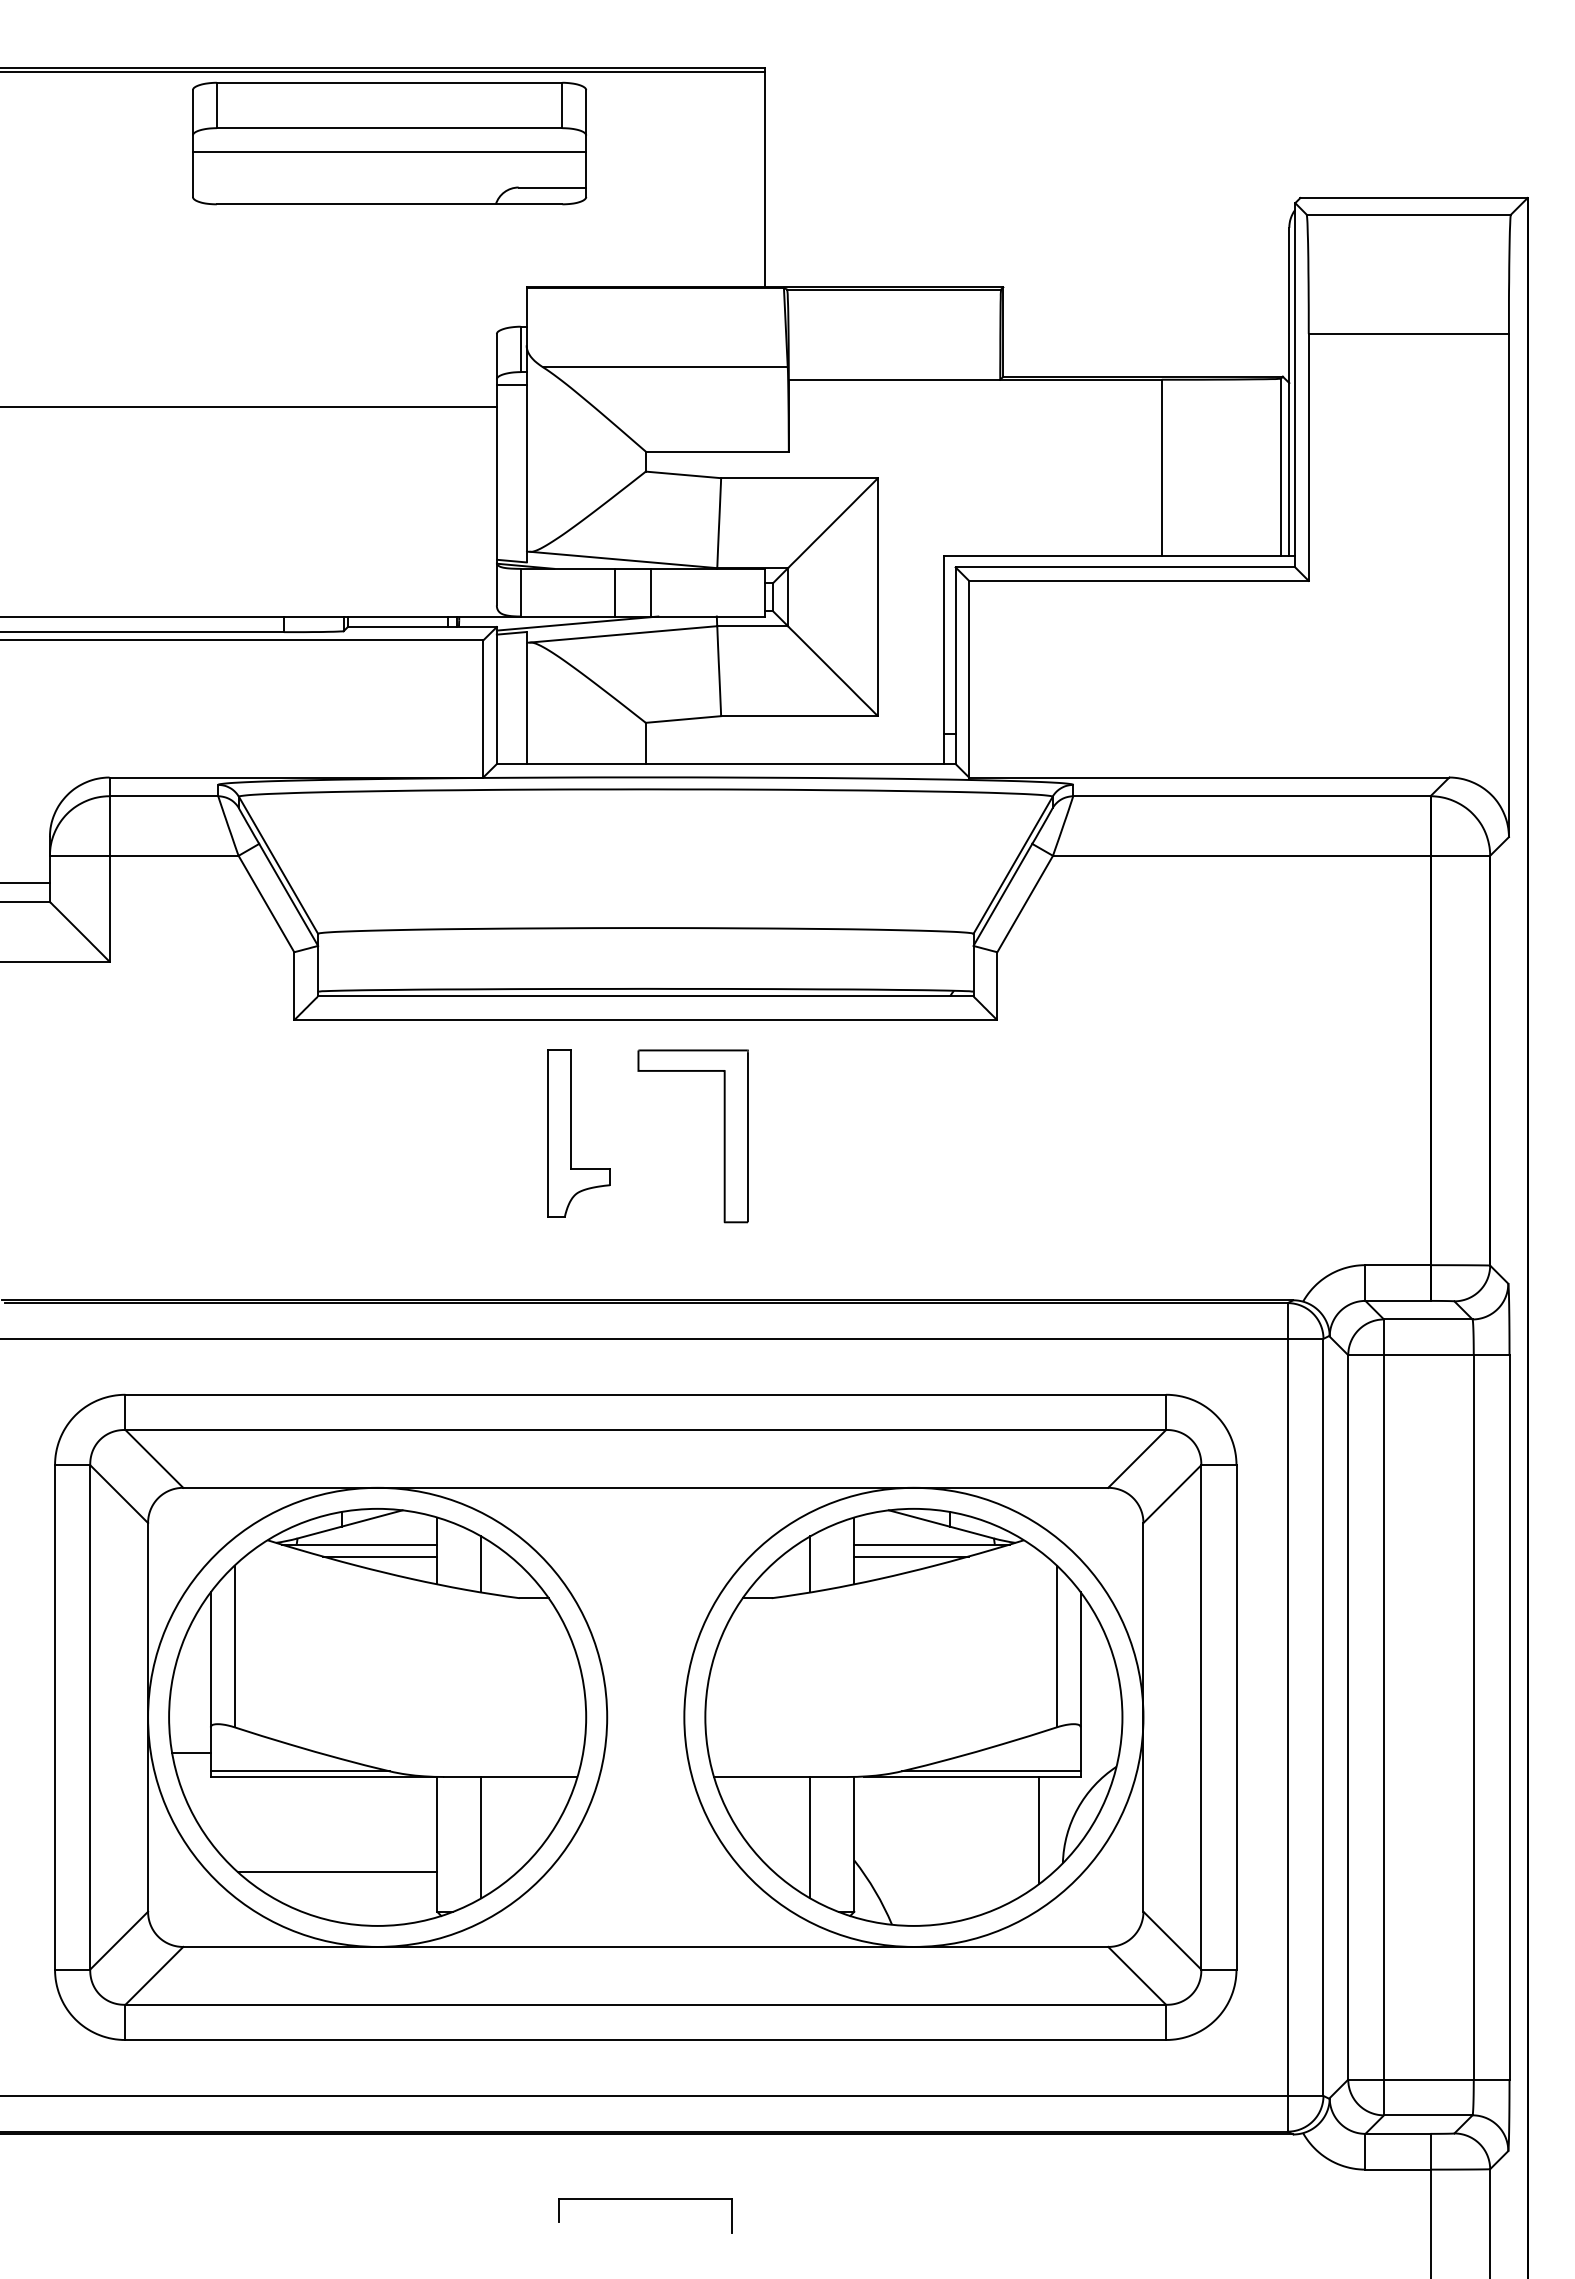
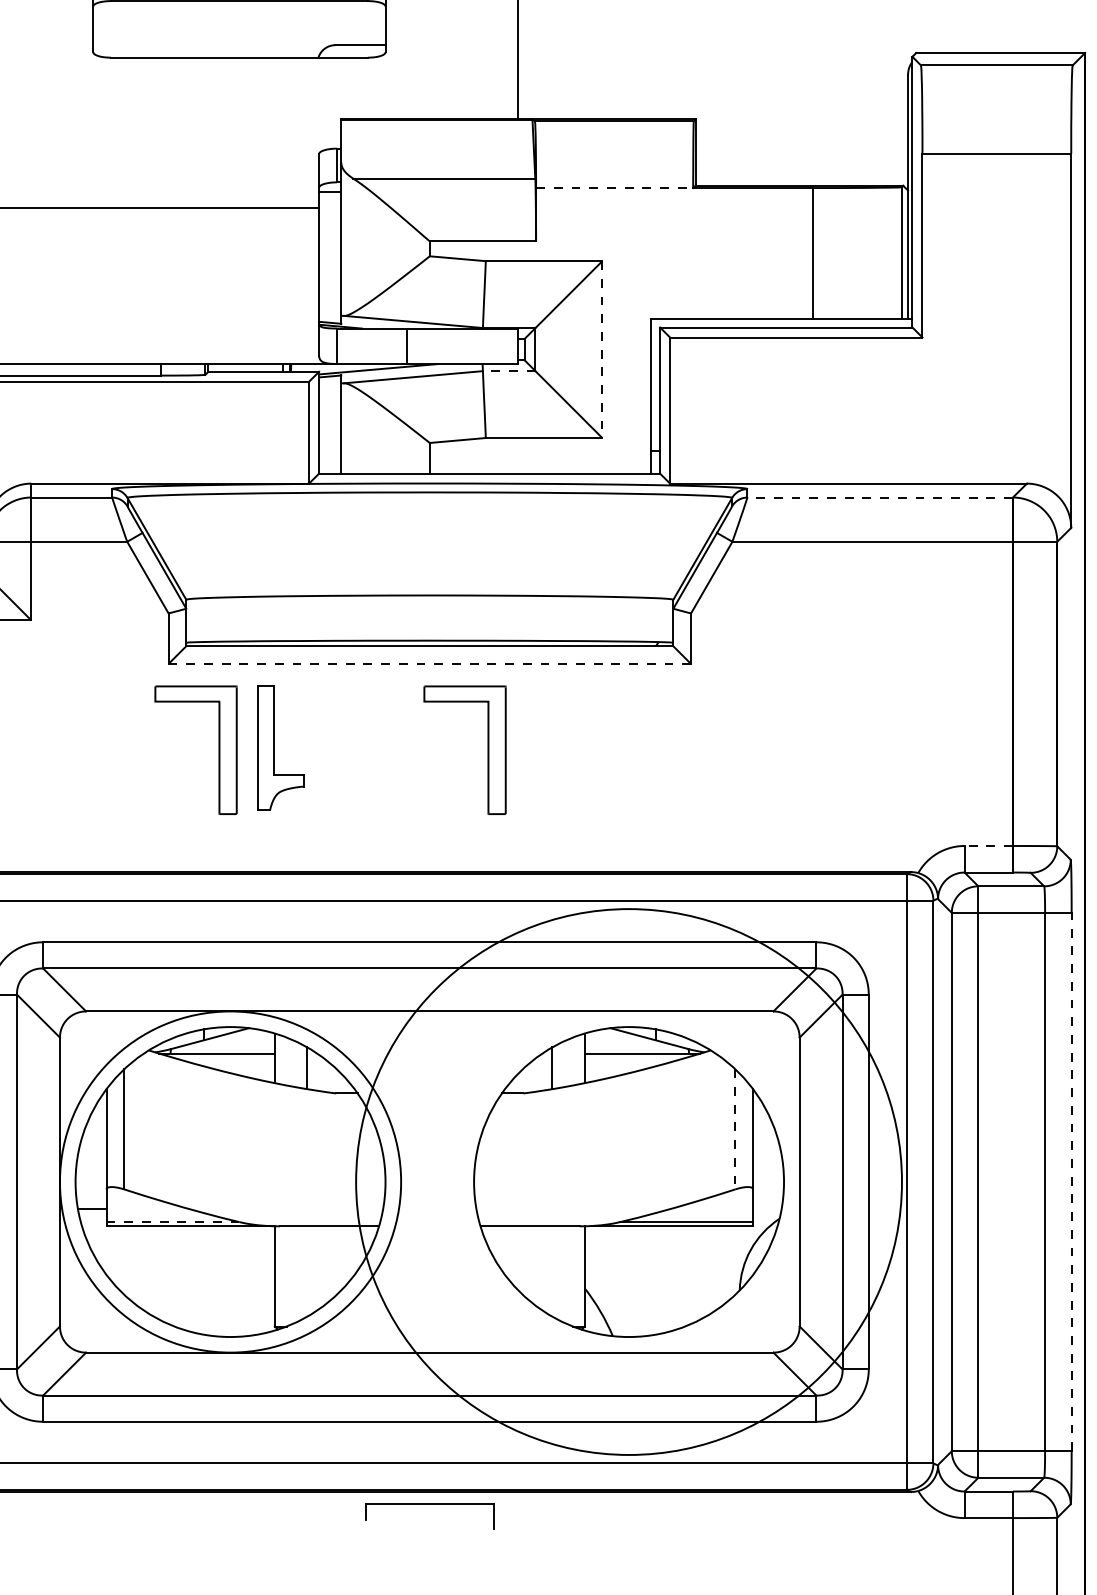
line: (389, 151) -> (239, 18), removed
line: (894, 379) -> (614, 187), solid -> dashed
line: (650, 592) -> (433, 346), removed
line: (877, 597) -> (602, 349), solid -> dashed
line: (752, 626) -> (509, 371), solid -> dashed
line: (1251, 796) -> (879, 497), solid -> dashed
line: (645, 1020) -> (429, 664), solid -> dashed
part: (571, 1133) -> (275, 748), moved
part: (361, 1136) -> (218, 750), added
line: (1398, 1265) -> (989, 846), solid -> dashed
line: (379, 1556) -> (231, 1062), removed
line: (911, 1556) -> (627, 1062), removed
line: (1056, 1646) -> (735, 1129), solid -> dashed
circle: (913, 1716) -> (628, 1181), size x1.6
line: (1509, 1716) -> (1071, 1181), solid -> dashed
line: (300, 1771) -> (173, 1222), solid -> dashed
line: (1039, 1830) -> (722, 1266), removed
line: (481, 1837) -> (307, 1271), removed
line: (810, 1837) -> (552, 1271), removed
line: (337, 1872) -> (200, 1297), removed
part: (645, 2199) -> (429, 1503), moved

